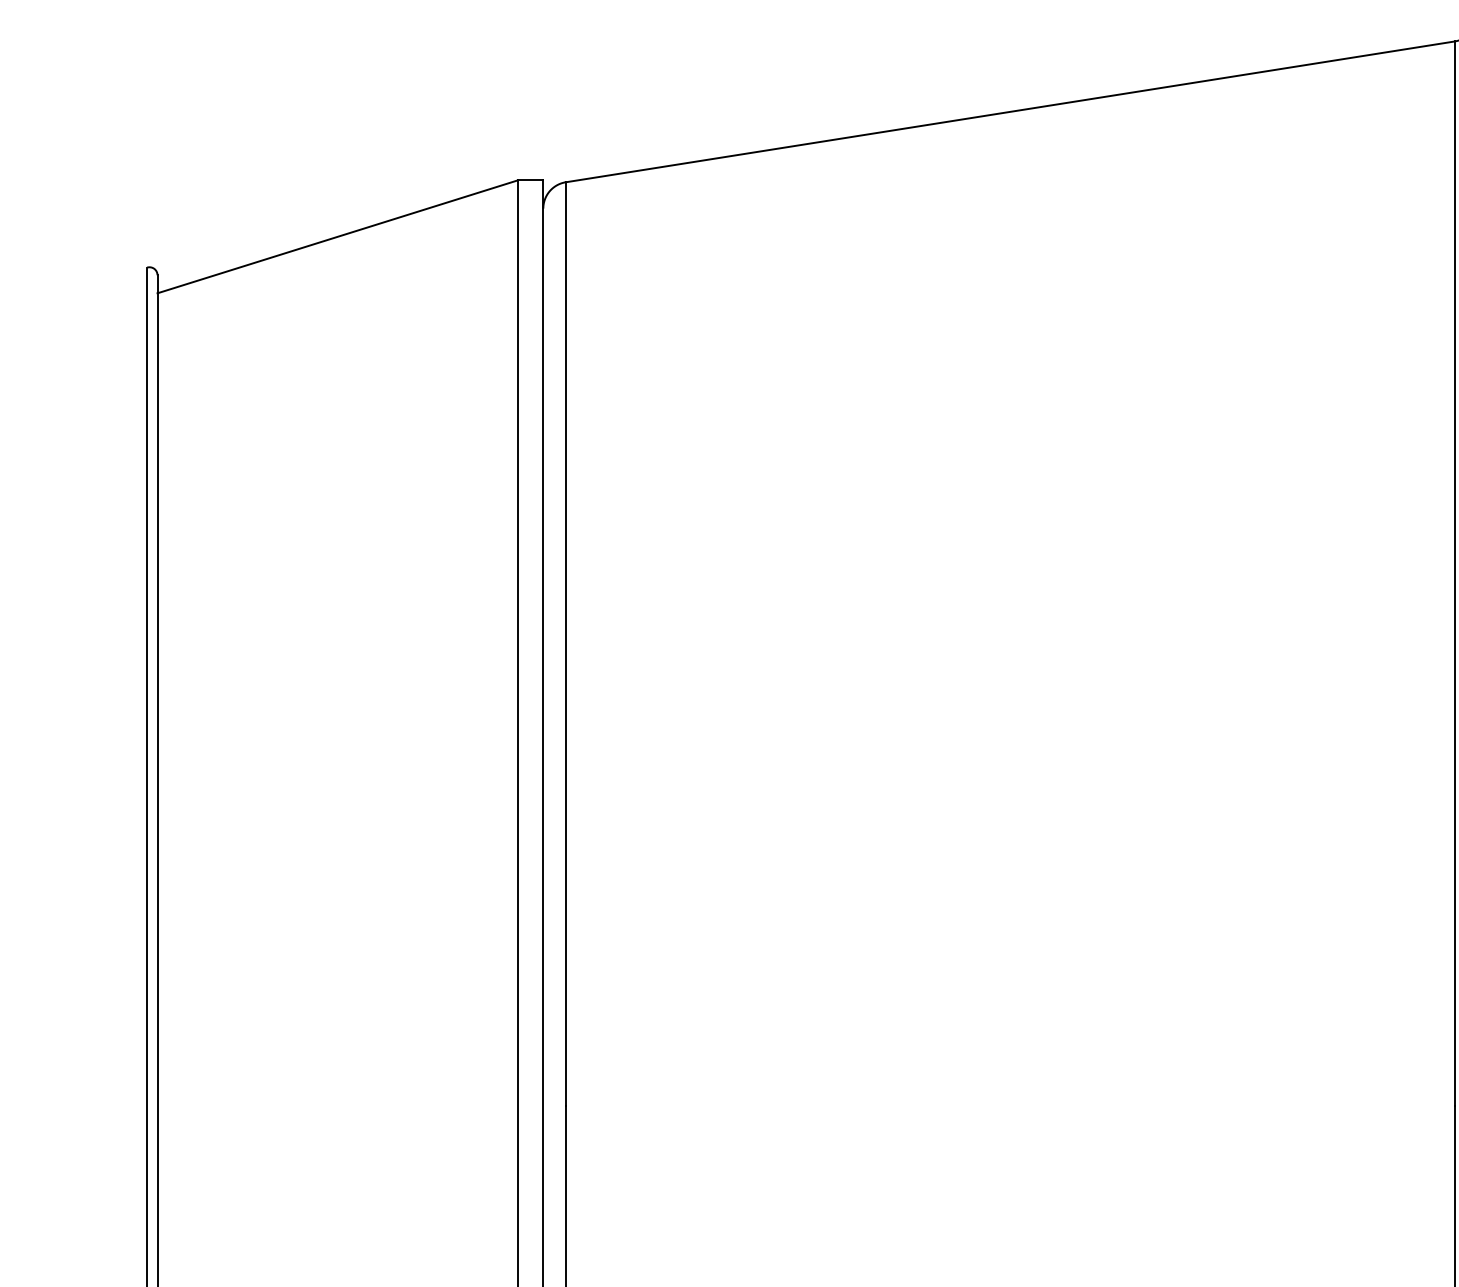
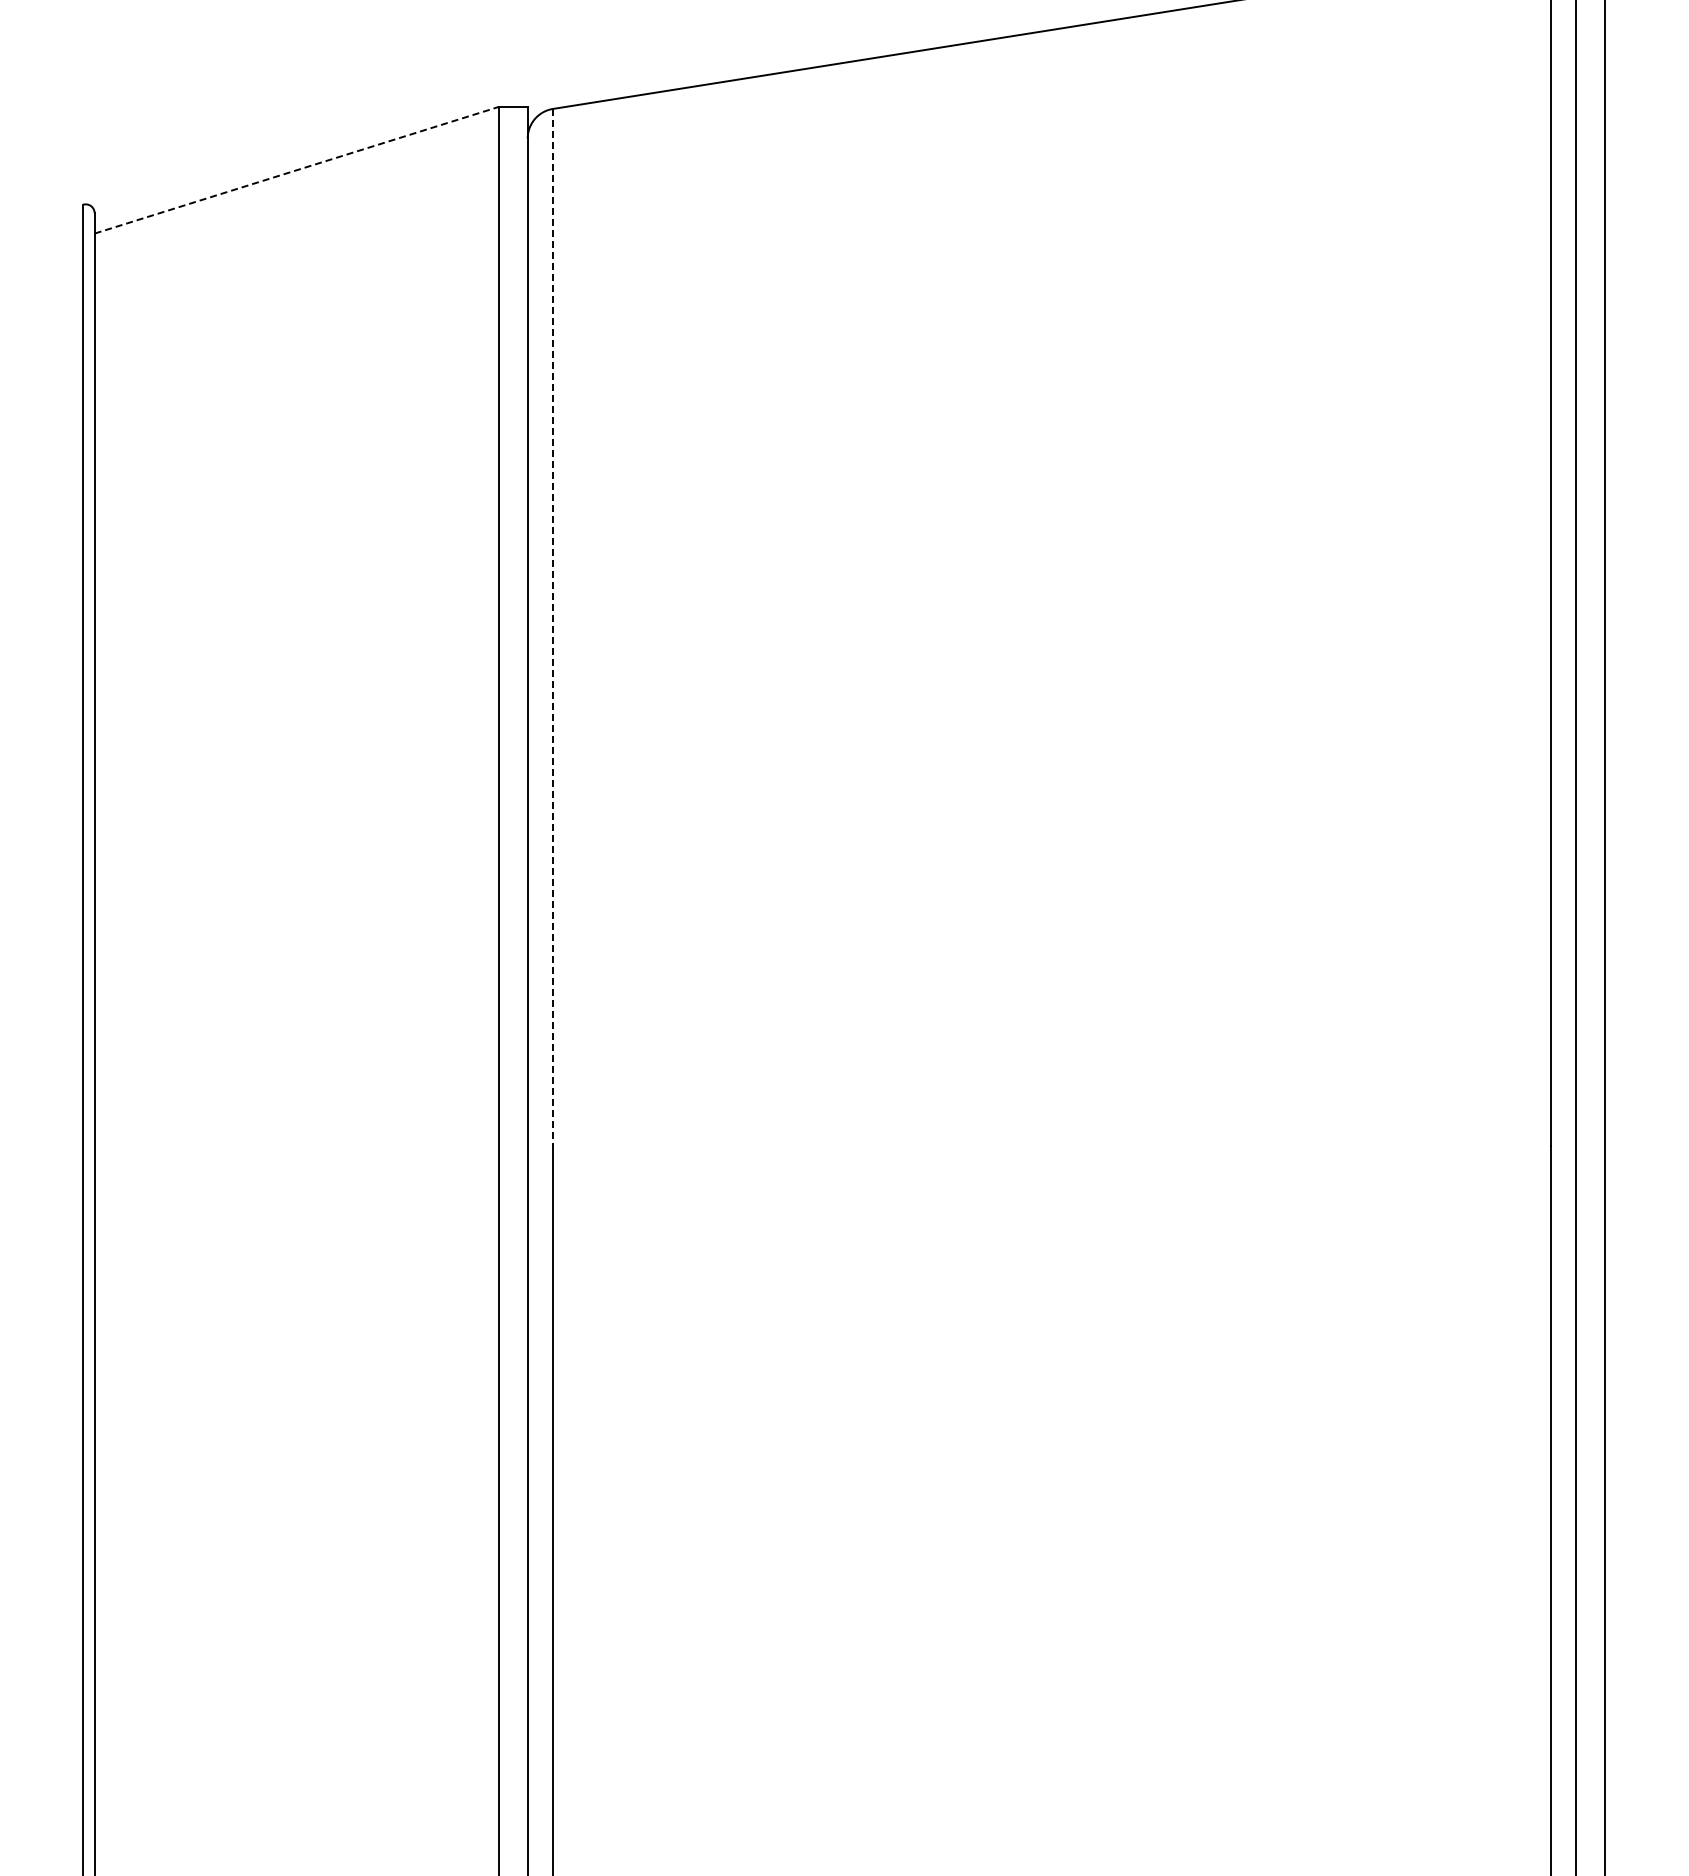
line: (338, 237) -> (297, 170), solid -> dashed
line: (565, 644) -> (552, 627), solid -> dashed

